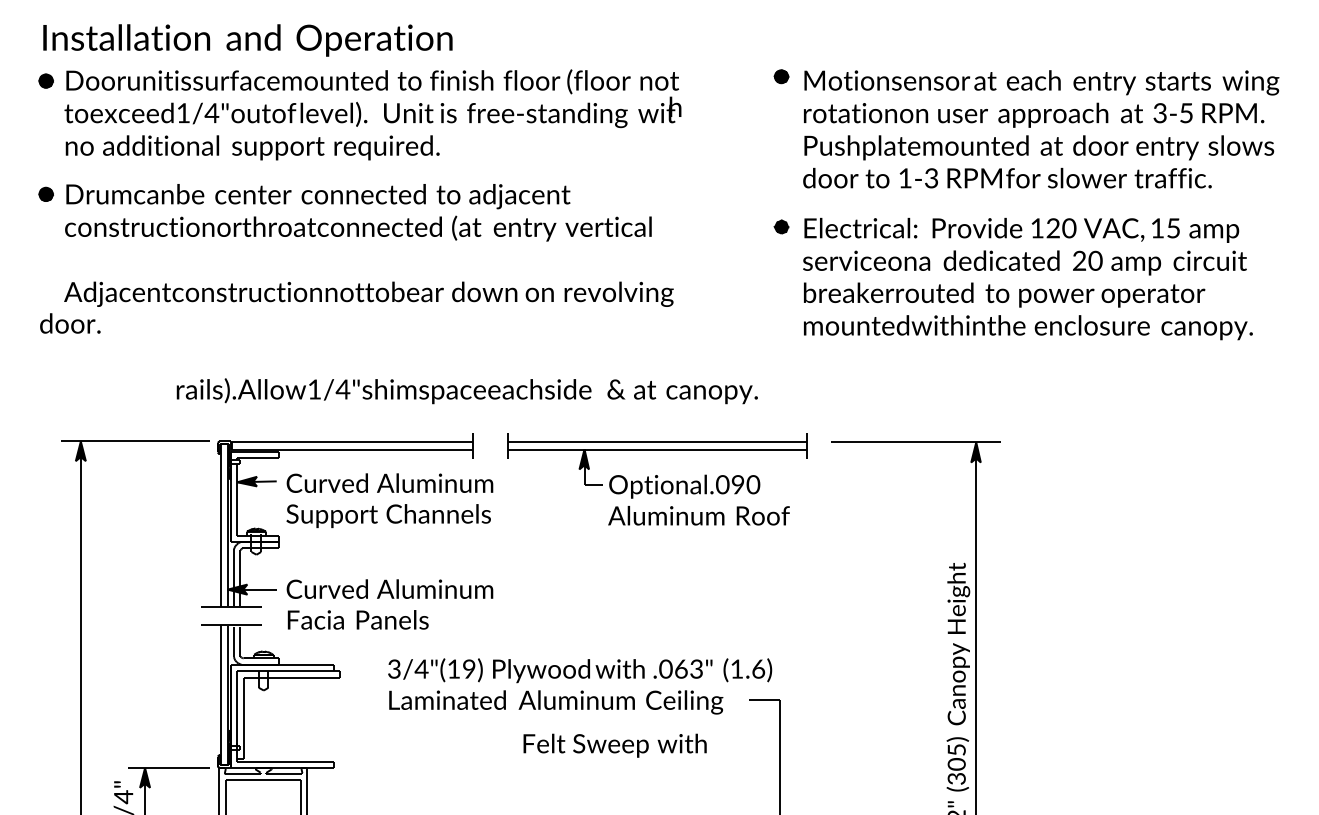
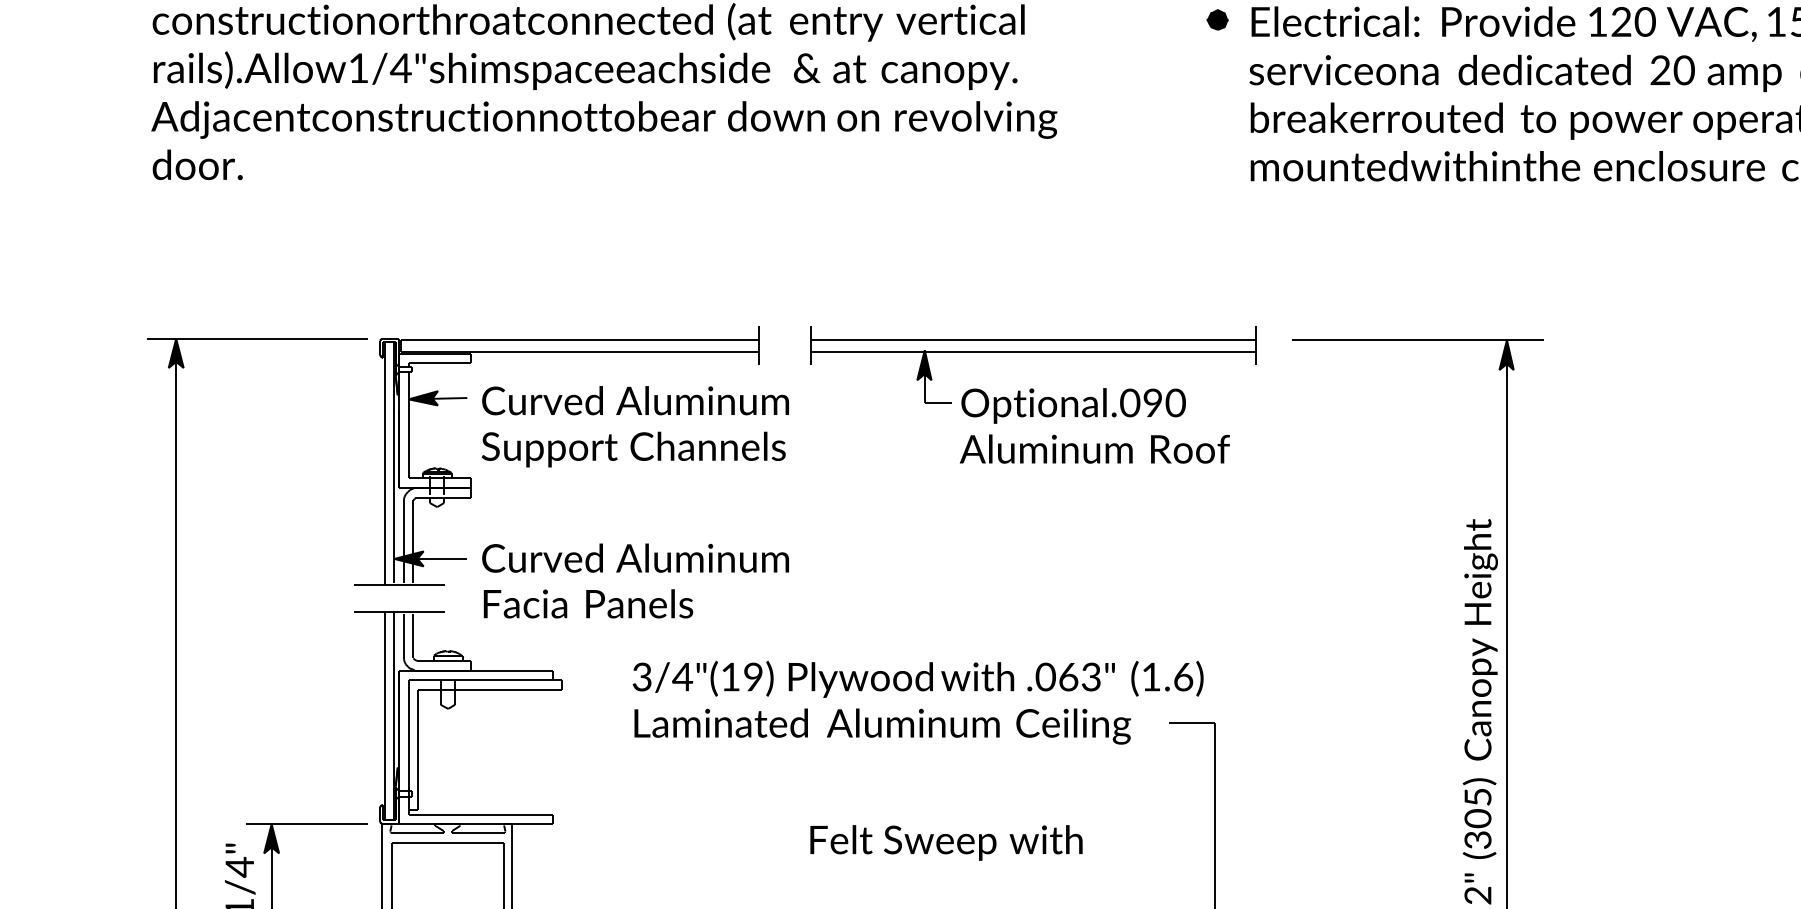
text: (70, 323) -> (197, 164), moved
text: (466, 391) -> (584, 71), moved
text: (614, 745) -> (945, 842), moved

